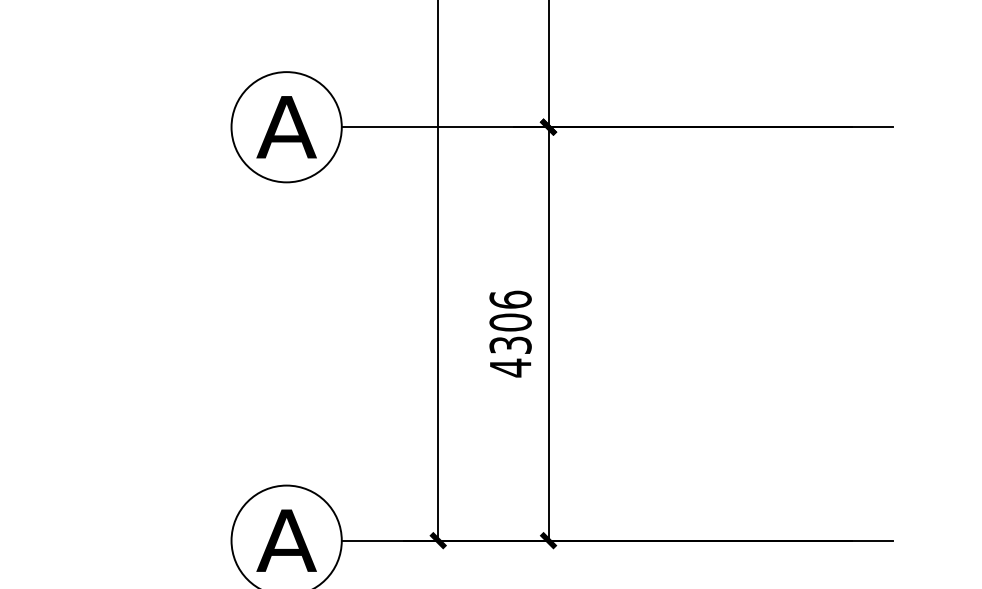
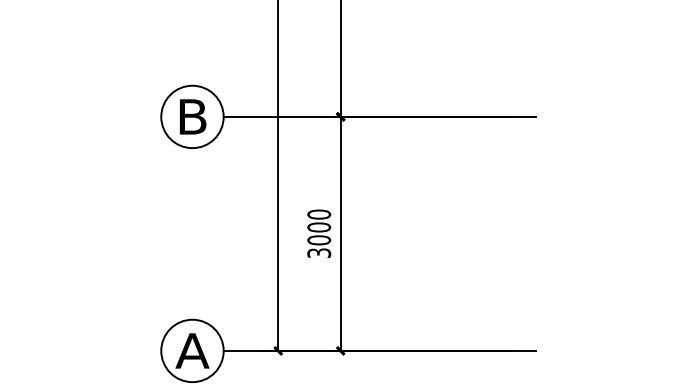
text: (286, 126) -> (192, 116), A -> B
text: (511, 333) -> (319, 233), 4306 -> 3000

